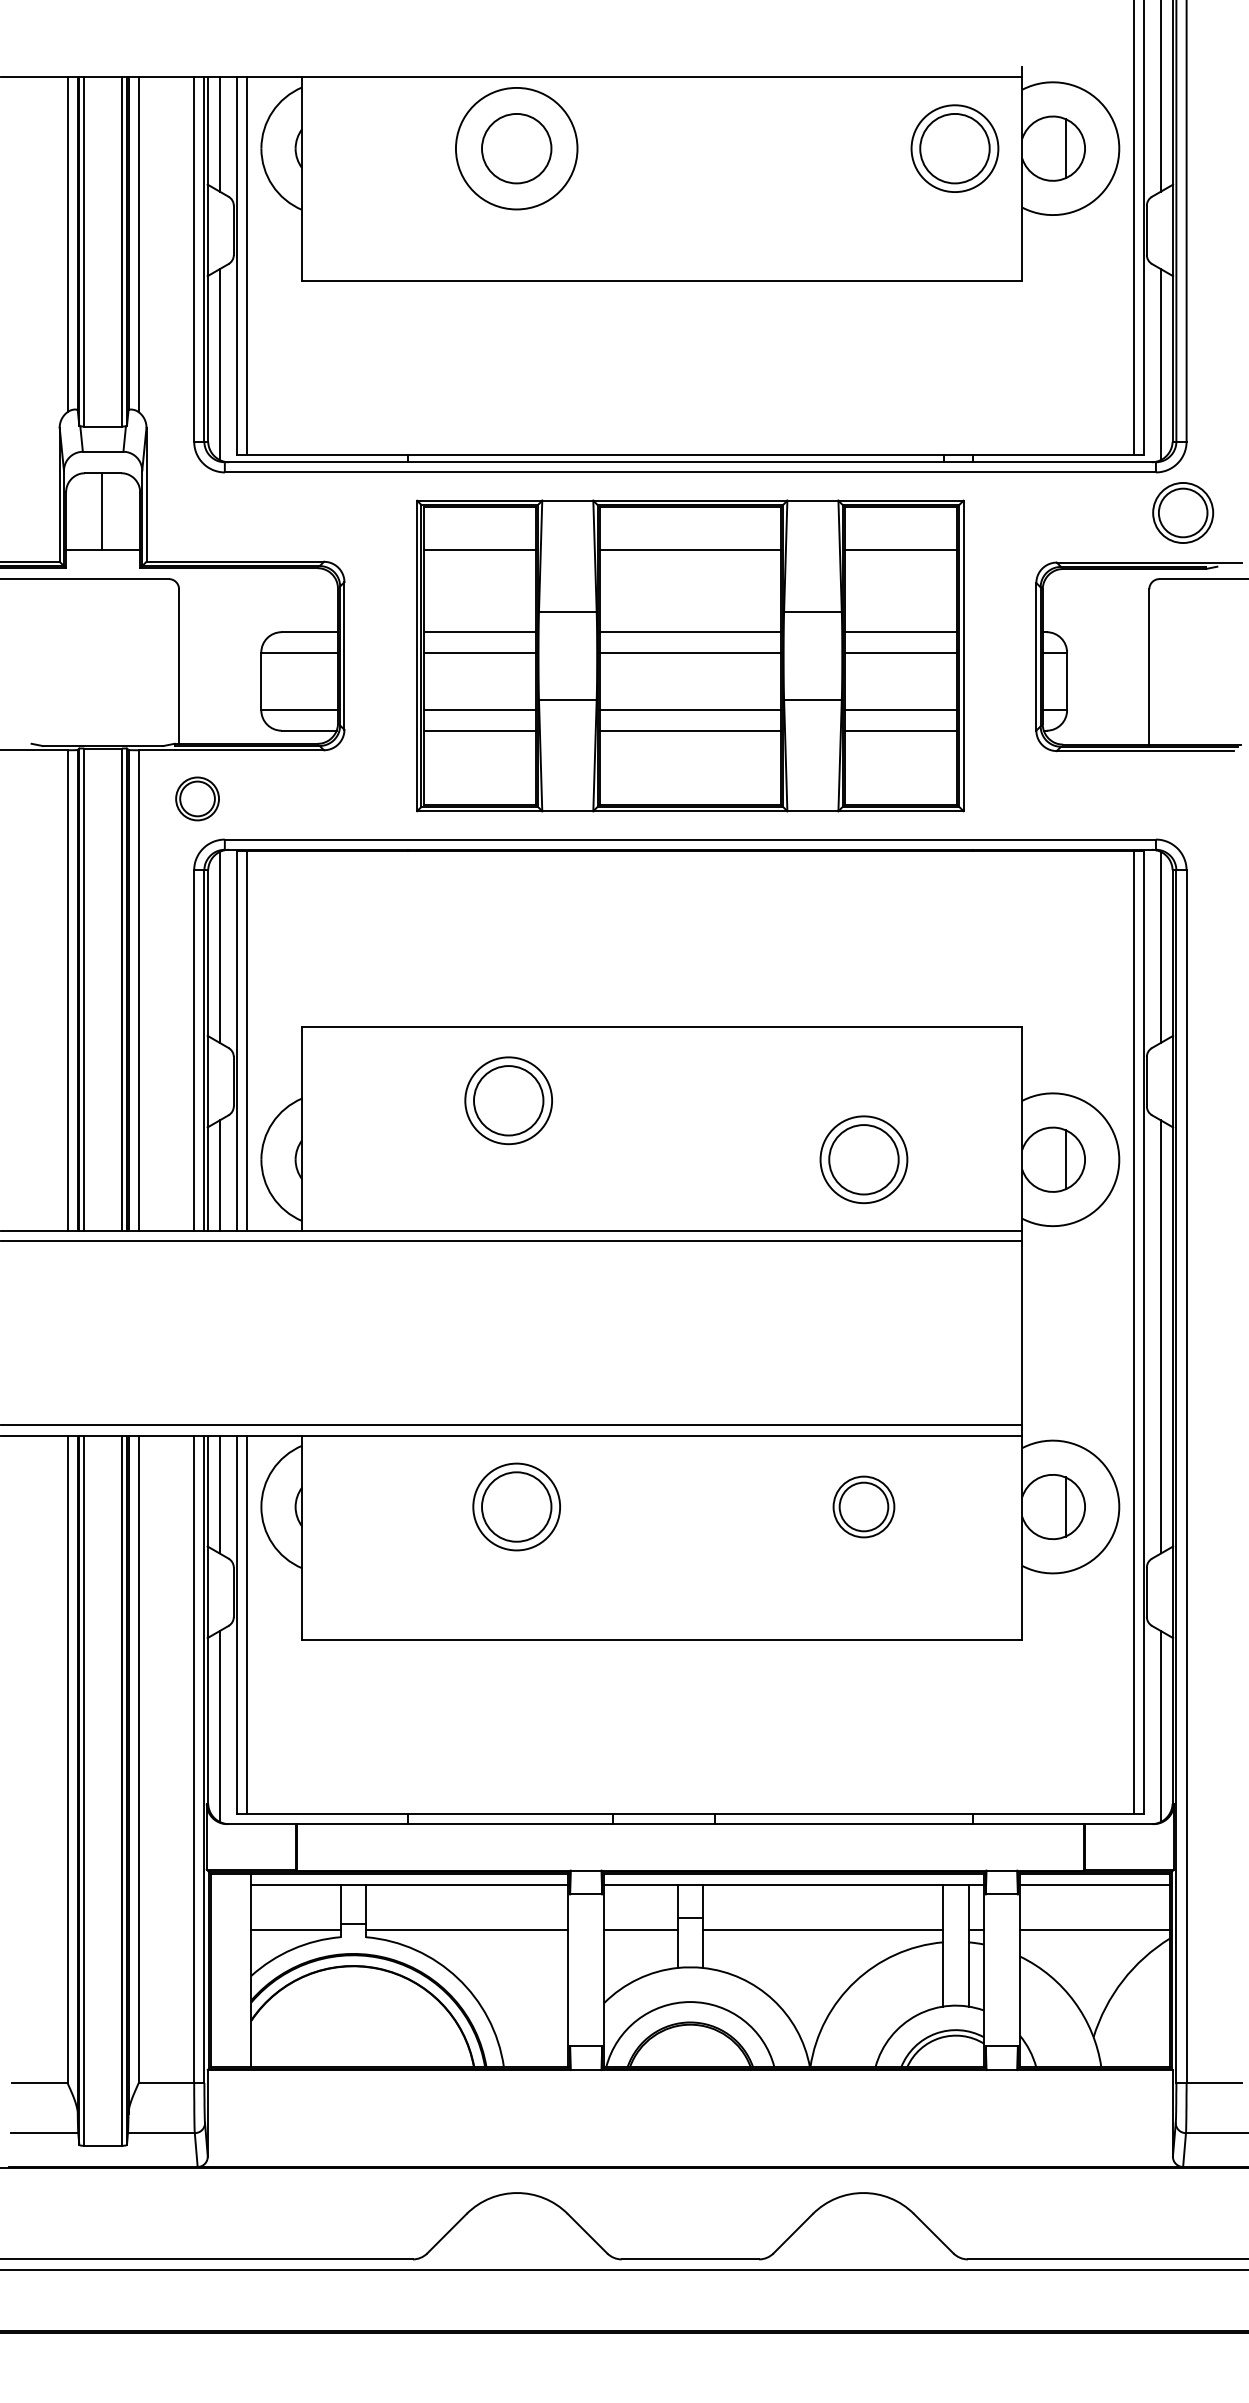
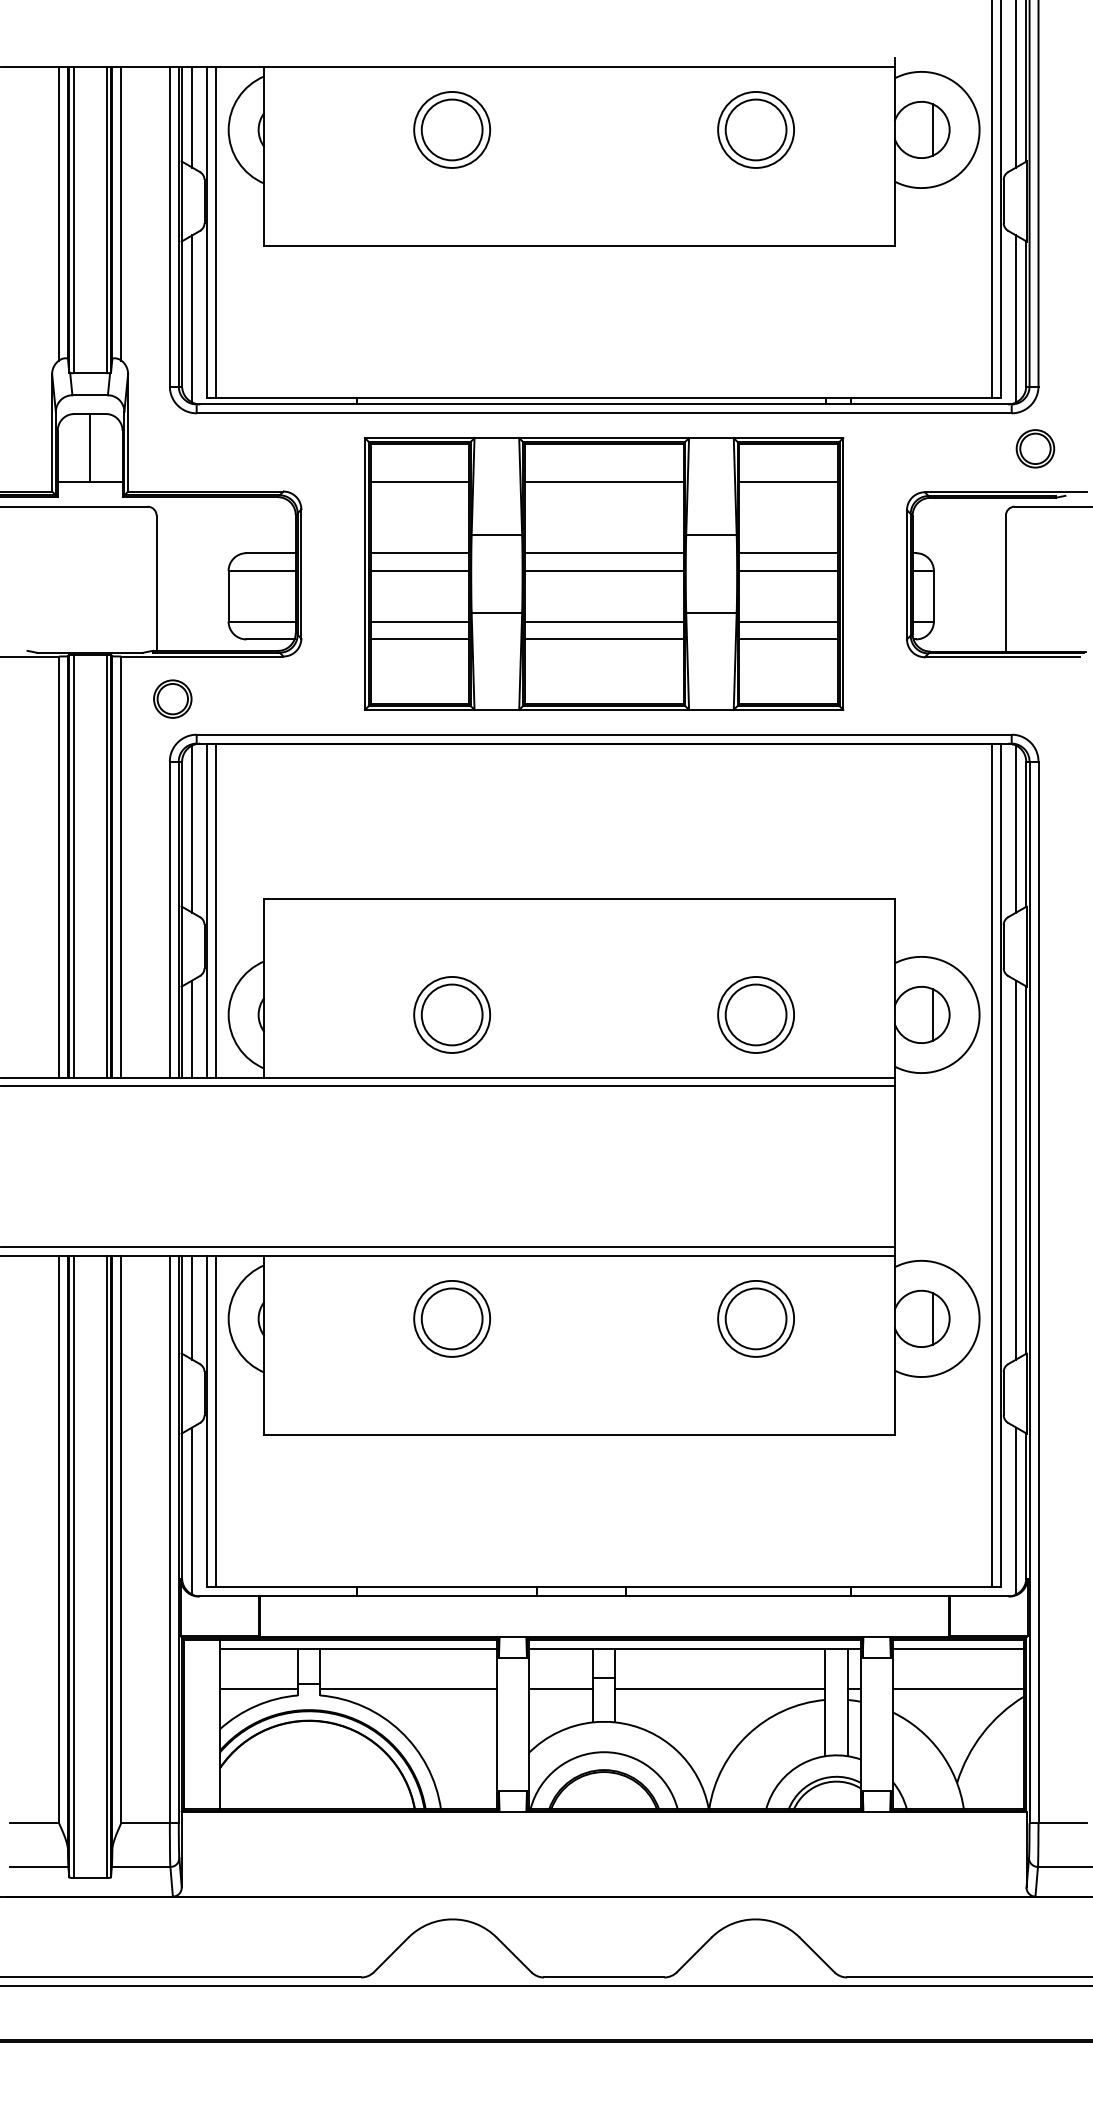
circle: (516, 148) -> (451, 129), size x0.71
part: (954, 148) -> (755, 129), moved
part: (1182, 512) -> (1034, 448), size x0.71
part: (508, 1100) -> (451, 1014), moved
part: (863, 1506) -> (755, 1318), size x1.43

